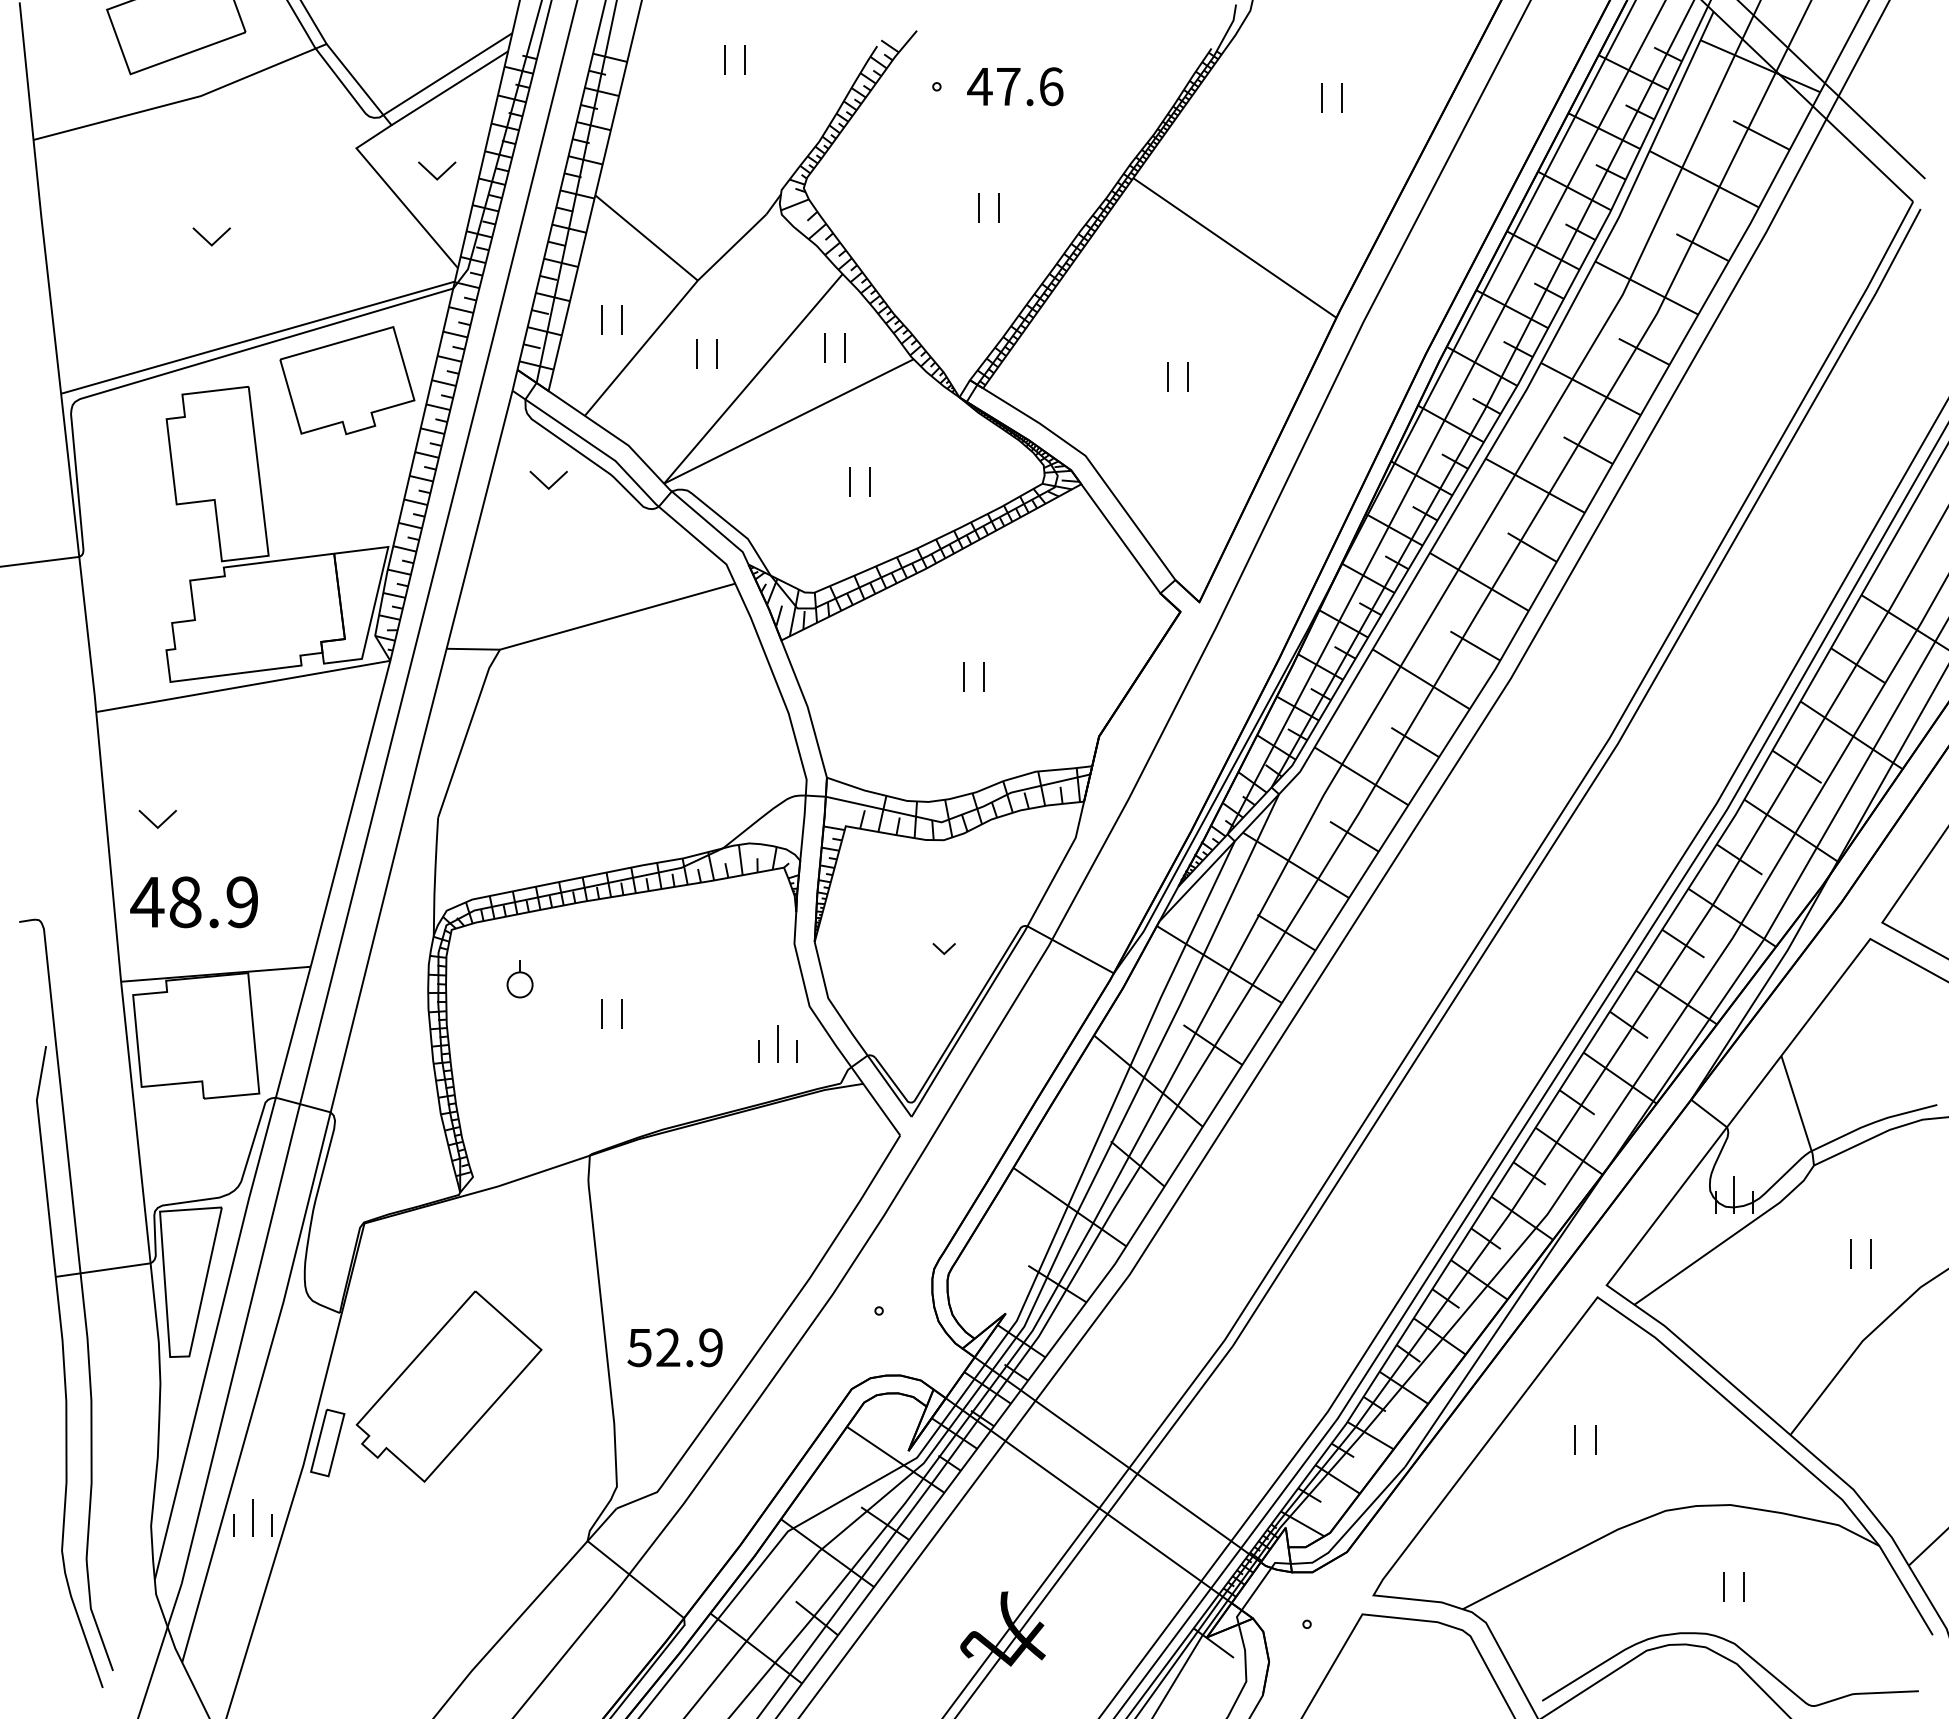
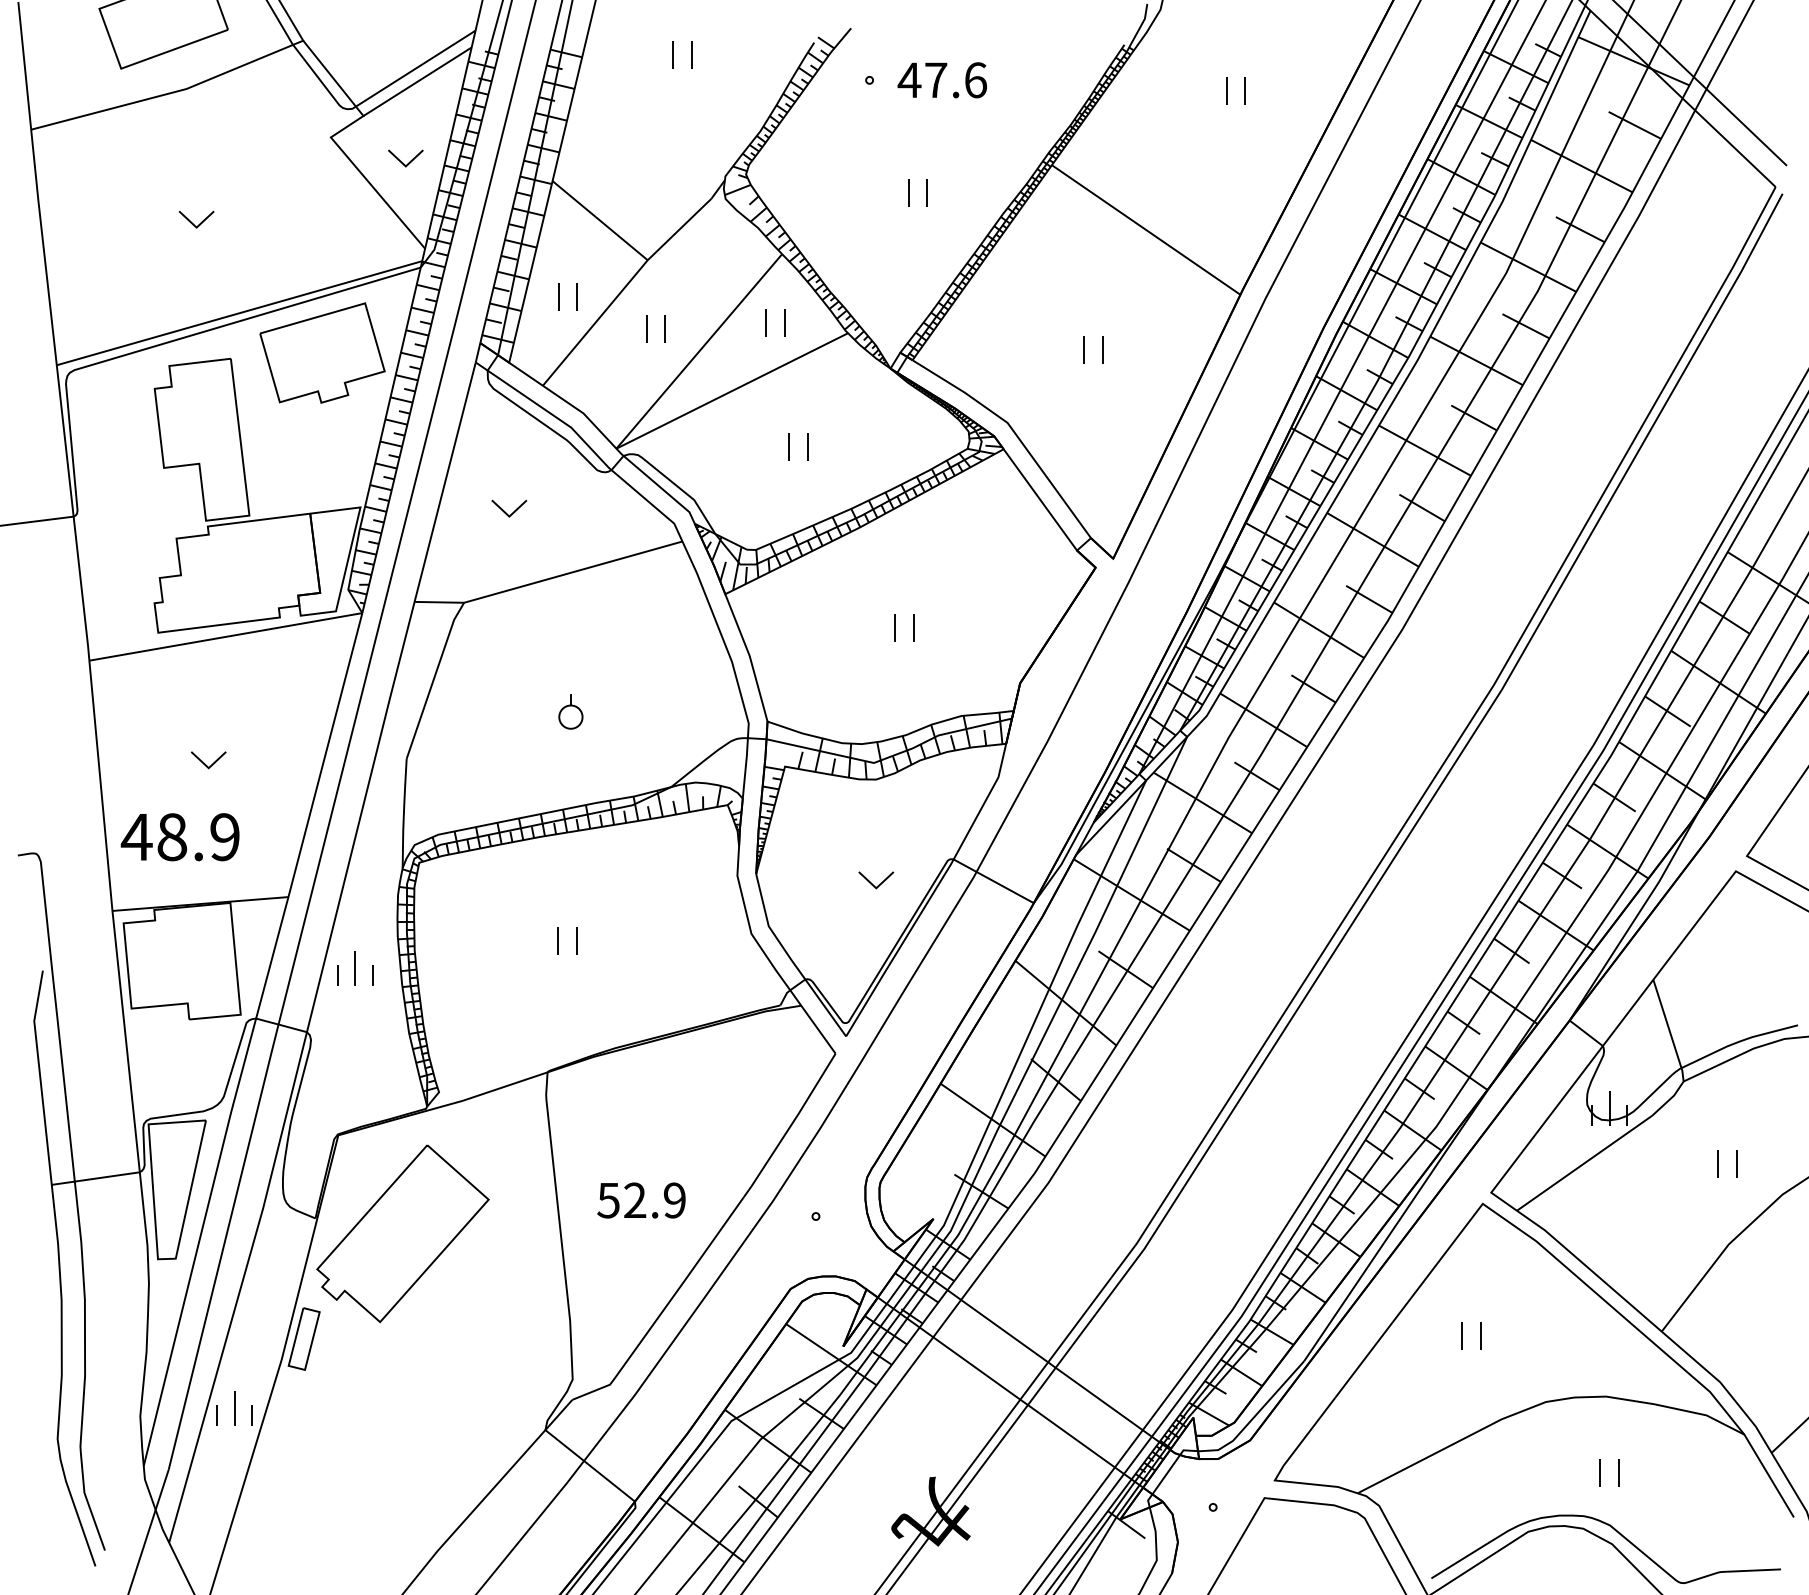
part: (548, 479) -> (509, 507), moved
part: (157, 818) -> (208, 759), moved
part: (944, 948) -> (876, 880), size x1.67
part: (519, 979) -> (570, 712), moved
part: (777, 1043) -> (355, 968), moved
text: (674, 1347) -> (640, 1200), moved
part: (448, 1386) -> (402, 1233), moved

